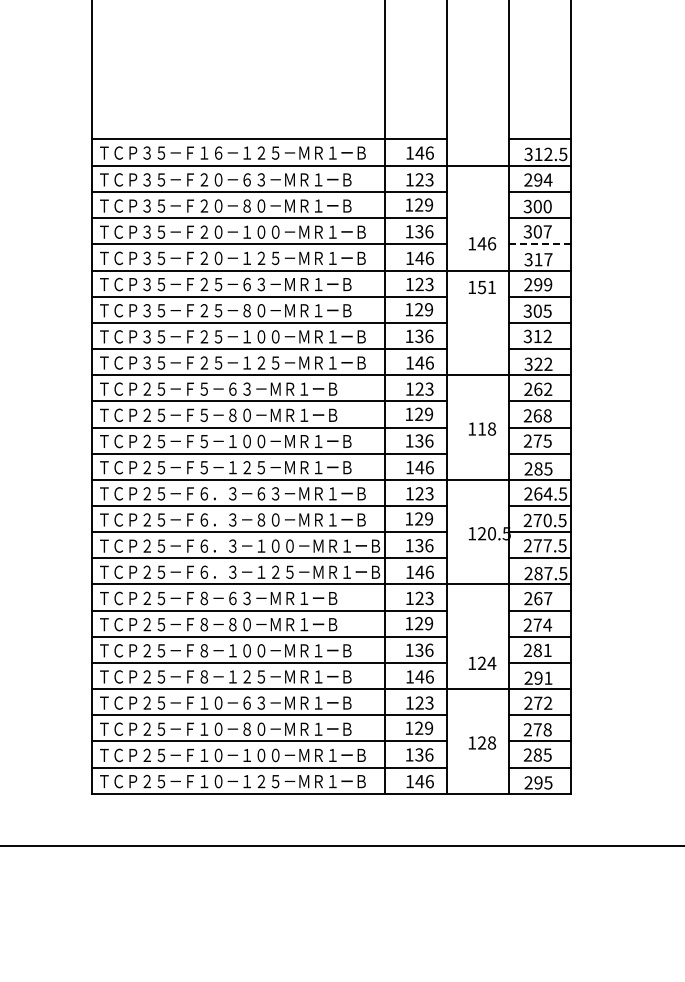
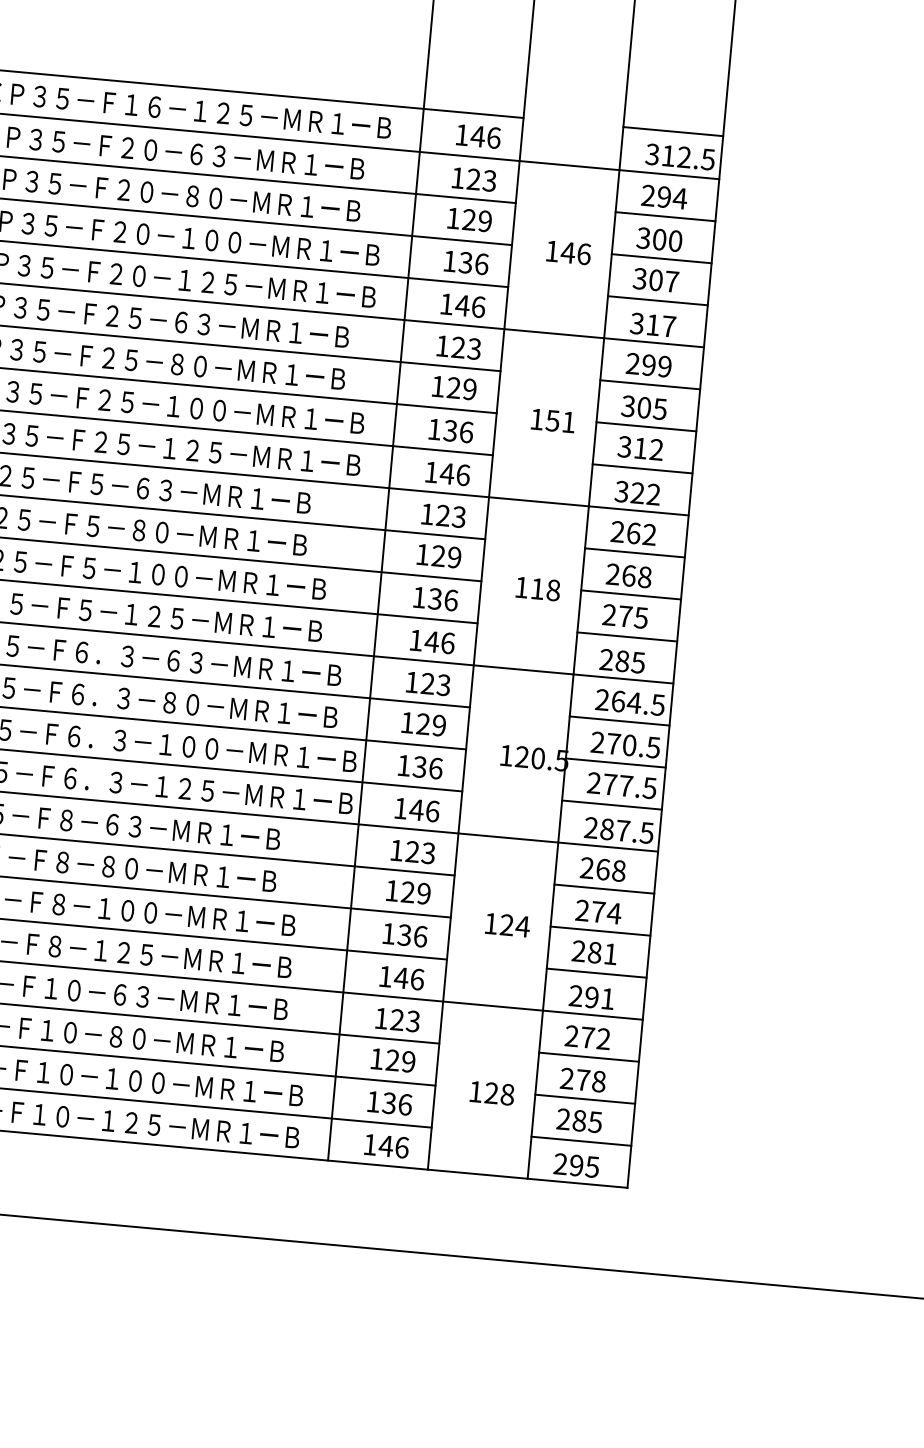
text: (482, 243) -> (568, 252), moved
line: (540, 244) -> (658, 300), dashed -> solid
text: (481, 287) -> (551, 420), moved
text: (548, 598) -> (619, 870), 267 -> 268
text: (482, 662) -> (507, 923), moved

